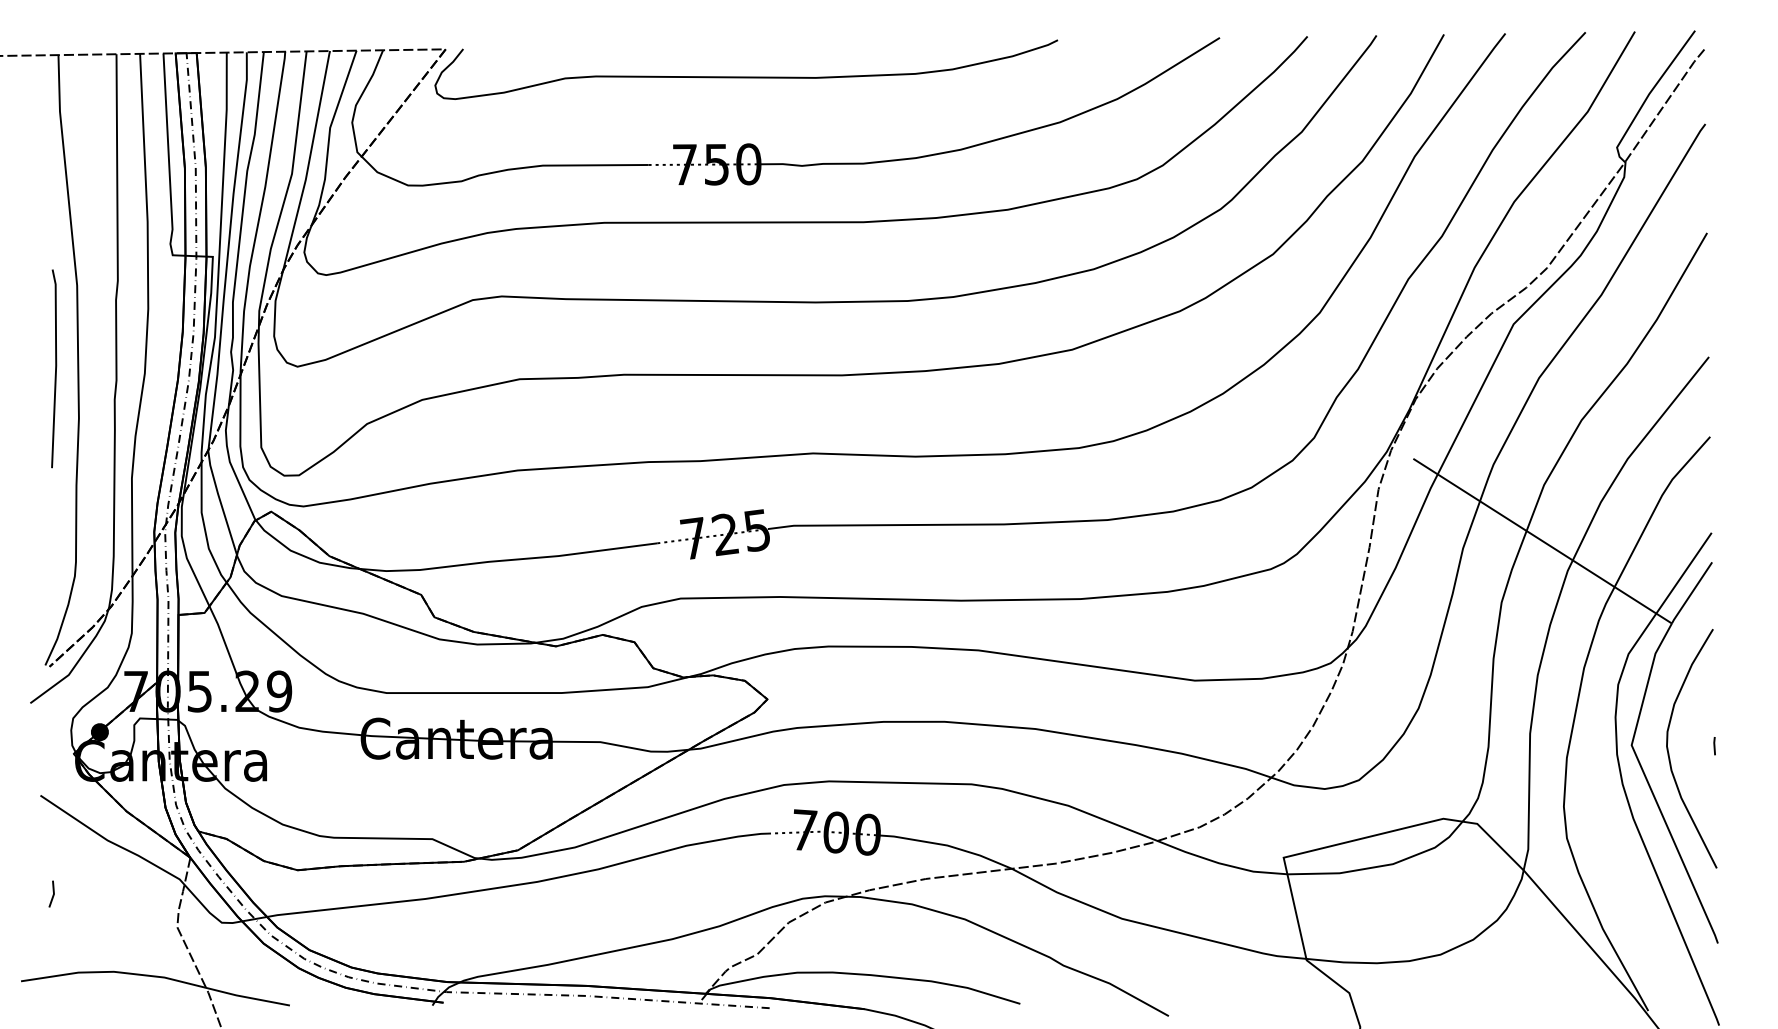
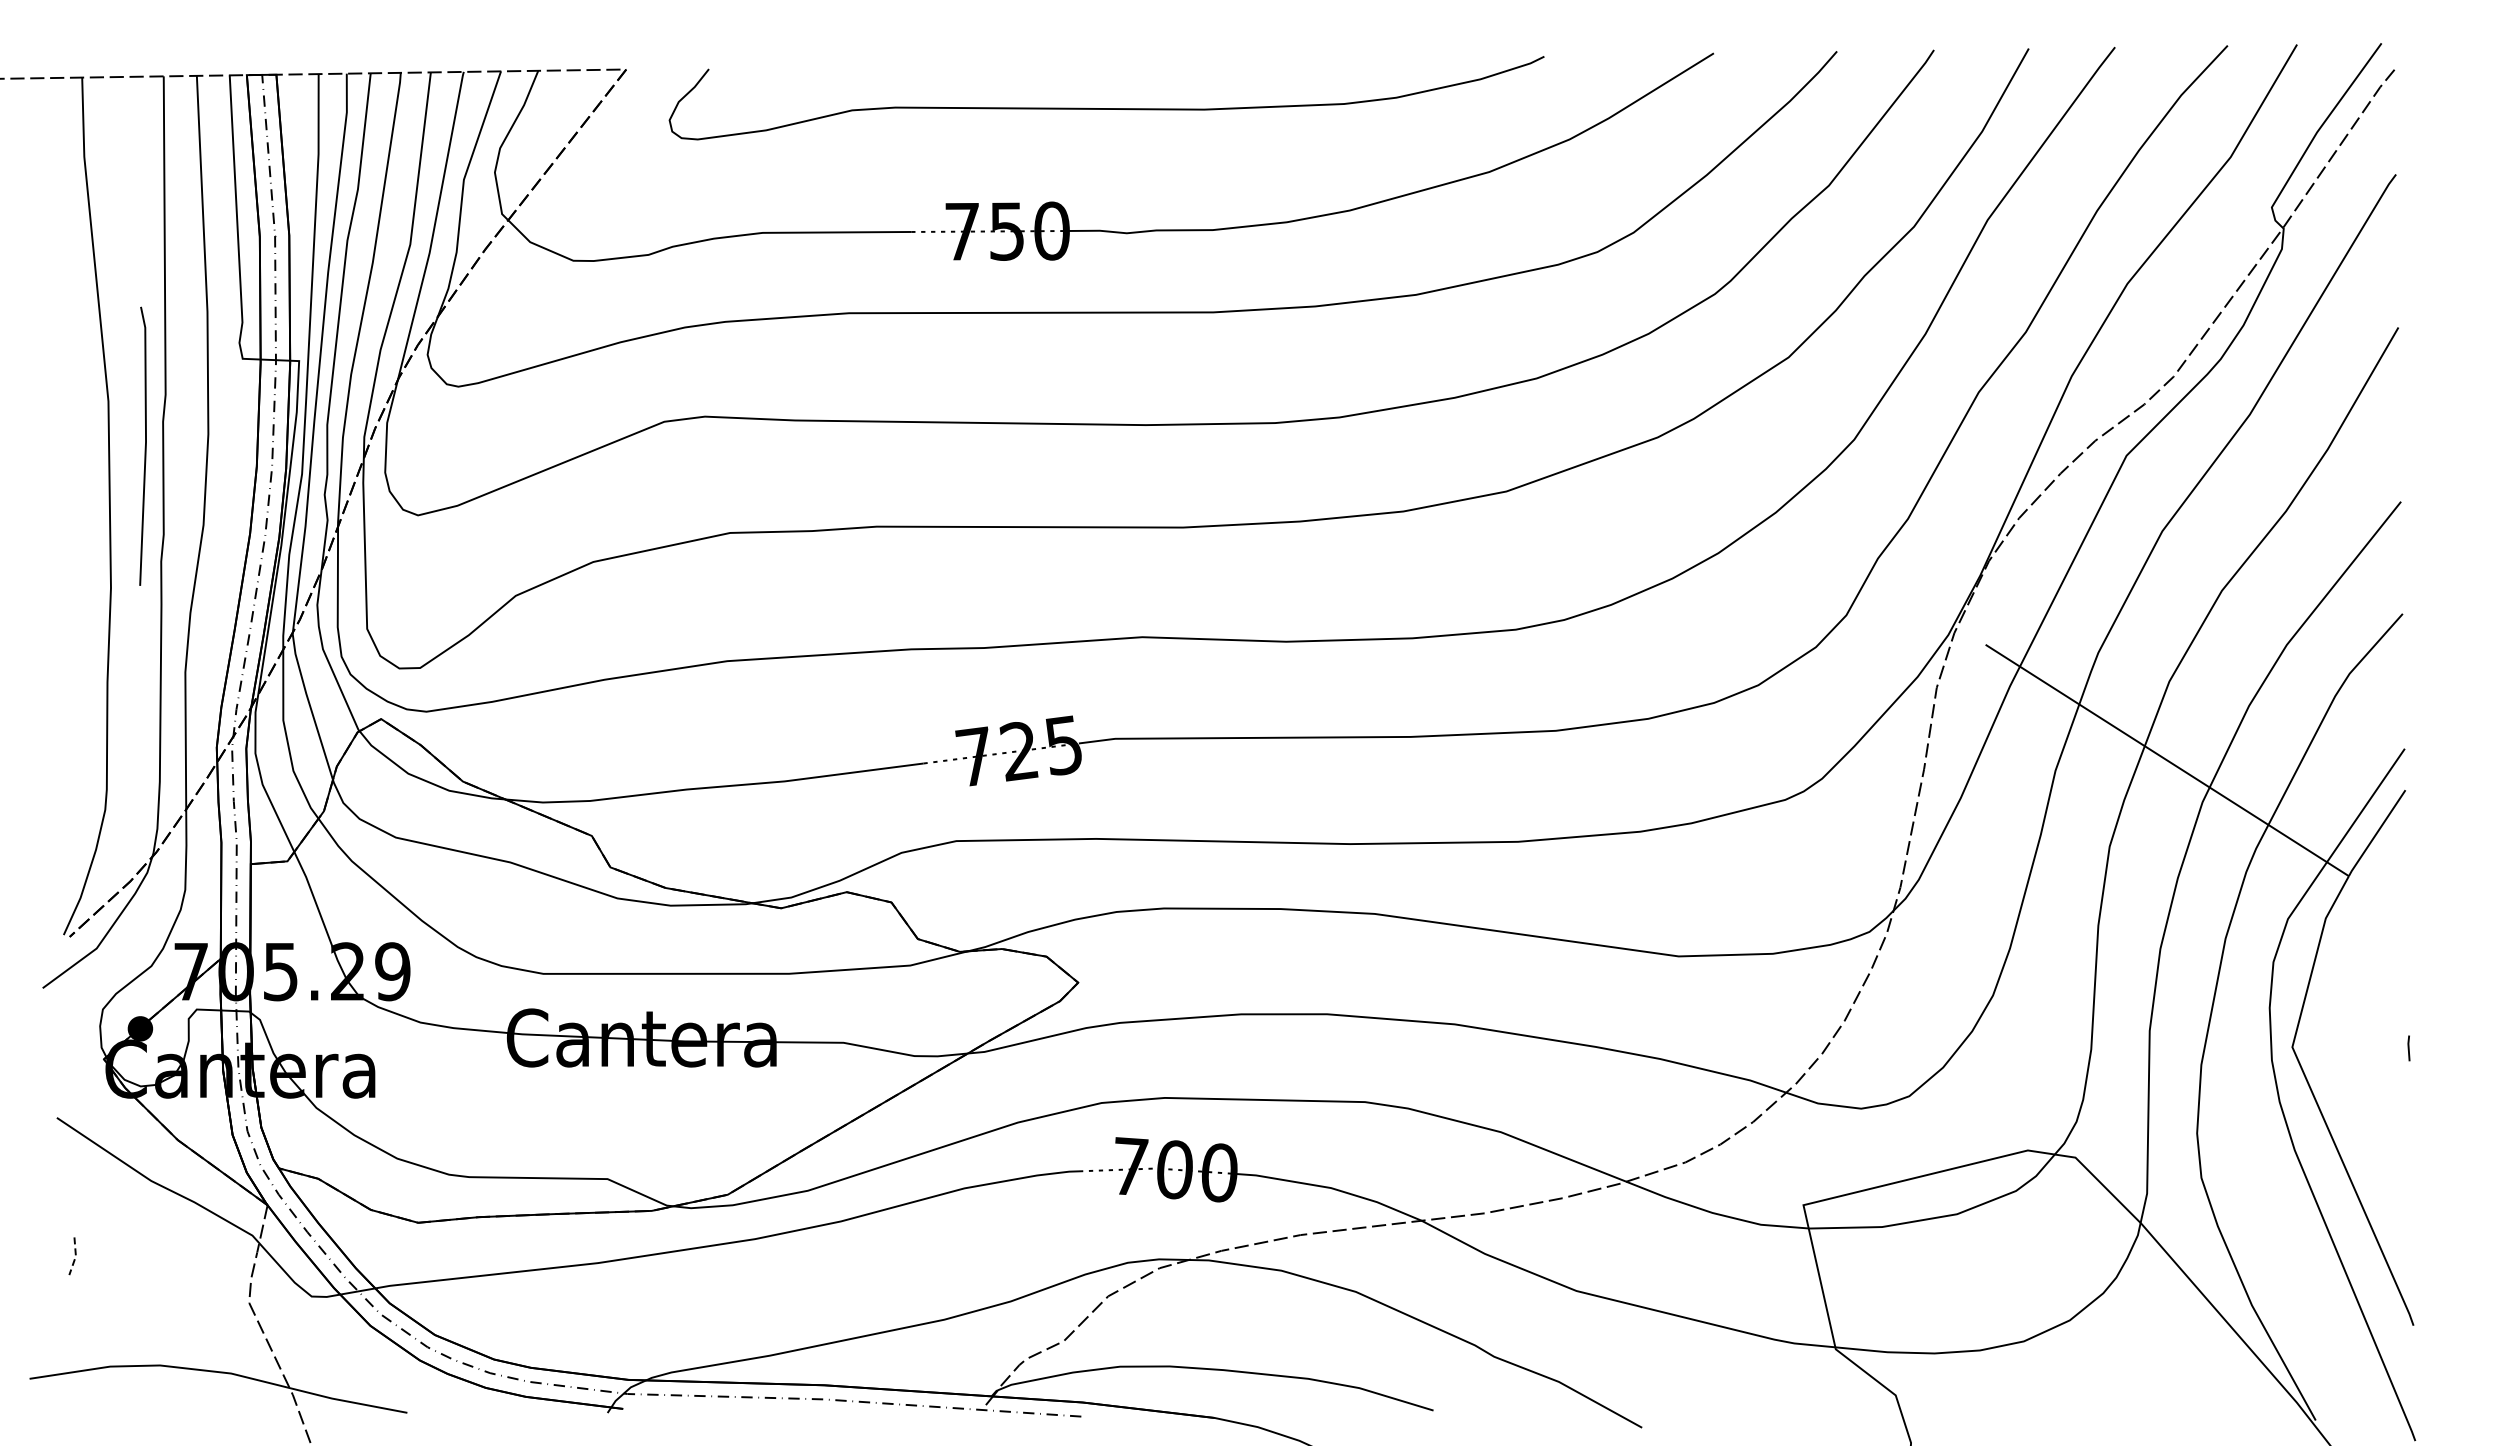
curve: (746, 77) -> (1106, 108), moved
line: (55, 369) -> (144, 447), moved
curve: (1668, 751) -> (2344, 1055), removed
line: (53, 894) -> (75, 1256), solid -> dashed

